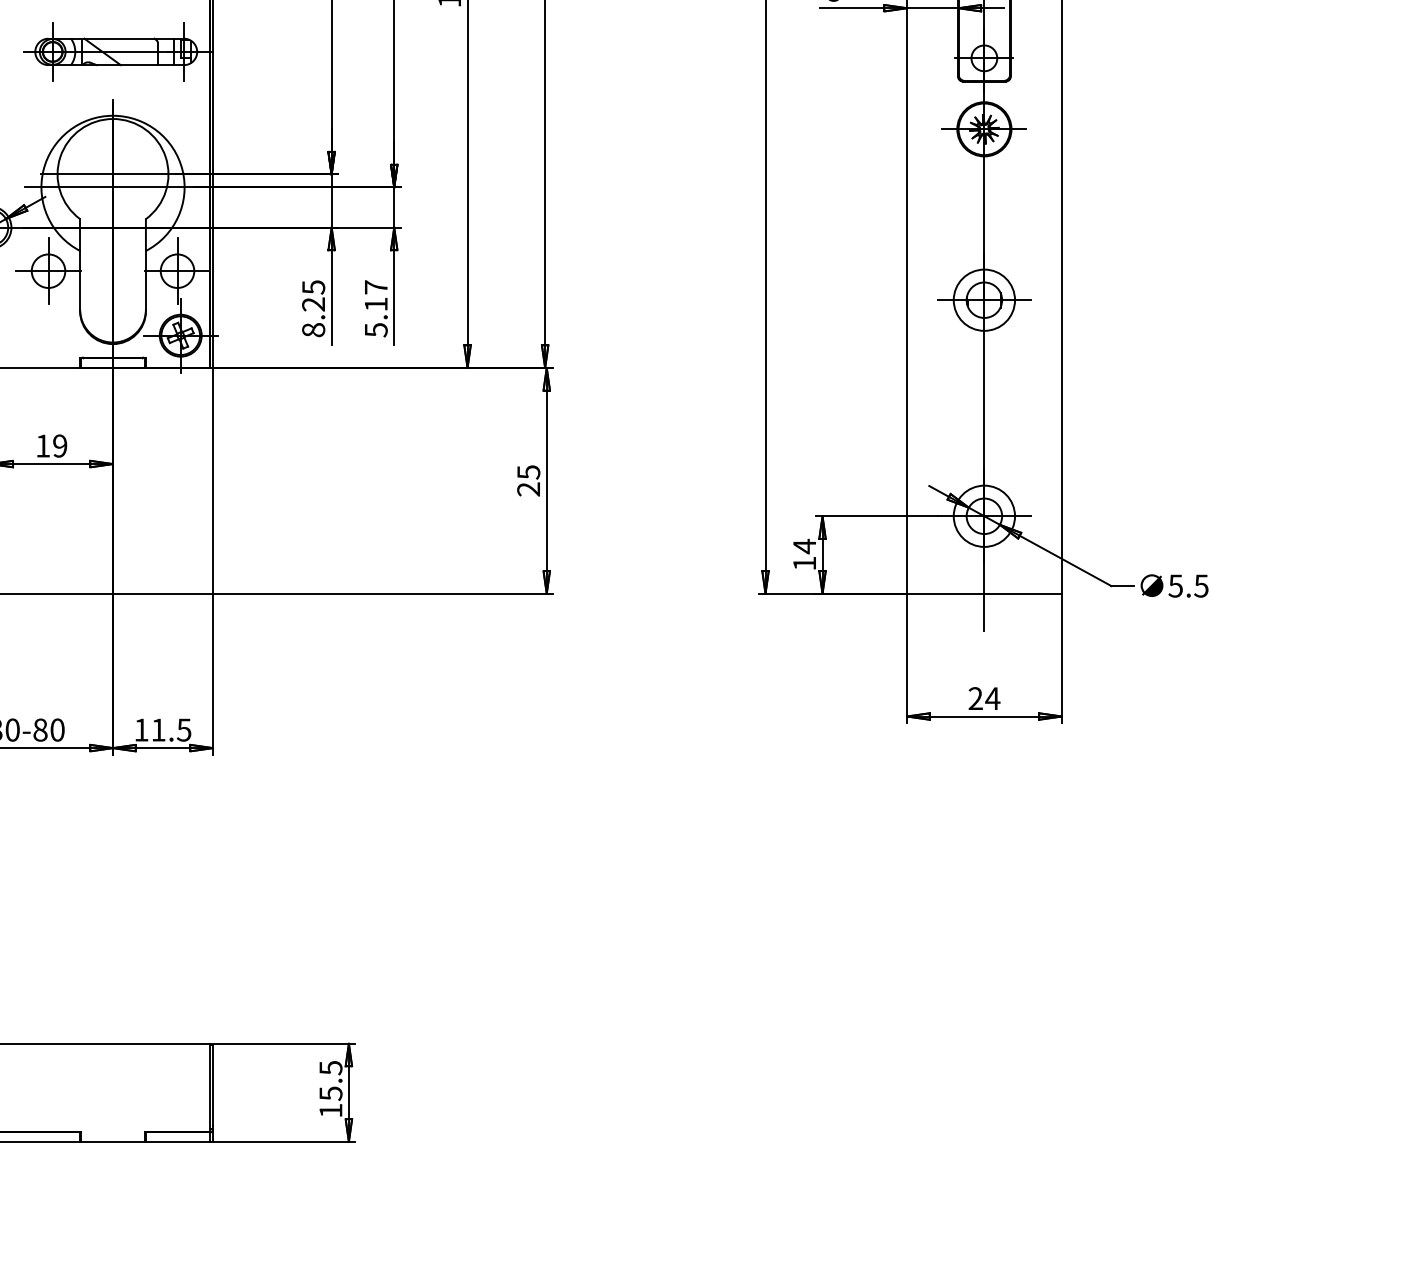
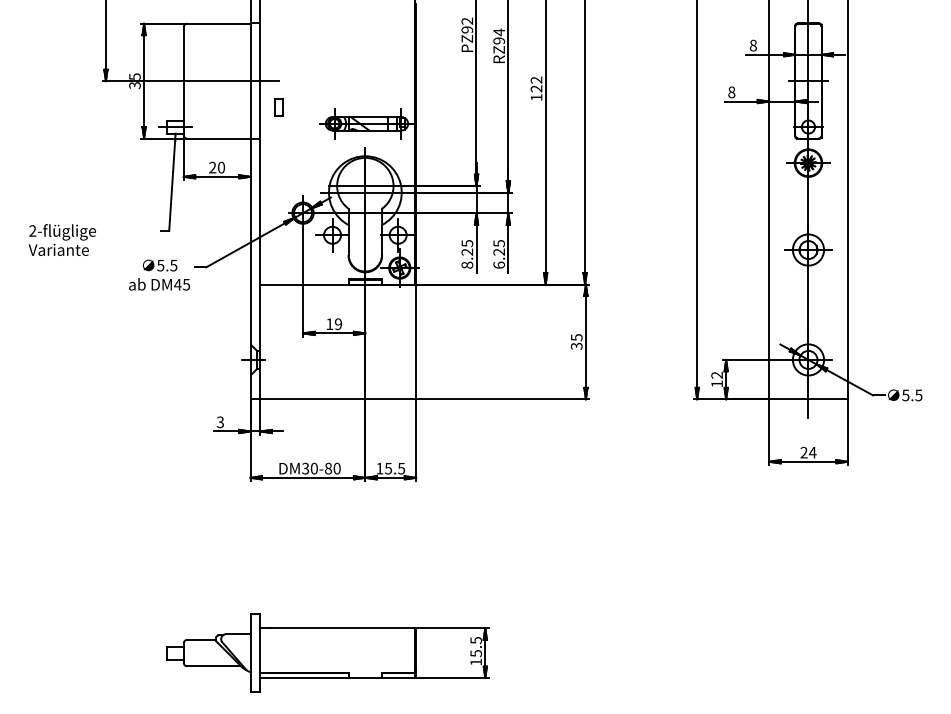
text: (376, 308) -> (499, 254), 5.17 -> 6.25
text: (528, 487) -> (576, 345), 25 -> 35
text: (803, 546) -> (716, 375), 14 -> 12
text: (158, 729) -> (388, 468), 11.5 -> 15.5

